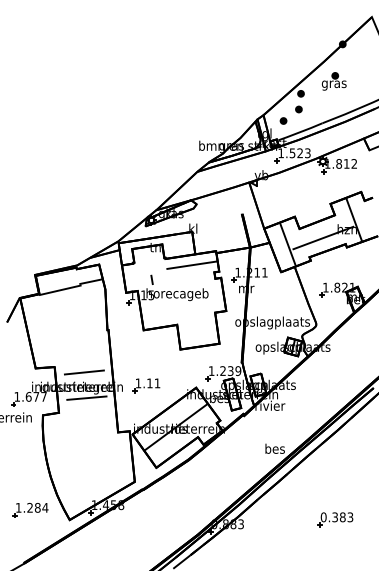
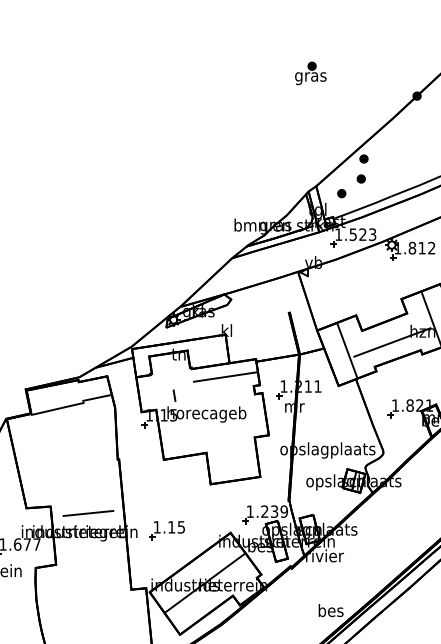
part: (333, 81) -> (309, 73), moved
text: (157, 383) -> (181, 527), 1.11 -> 1.15
line: (86, 397) -> (91, 545), removed

